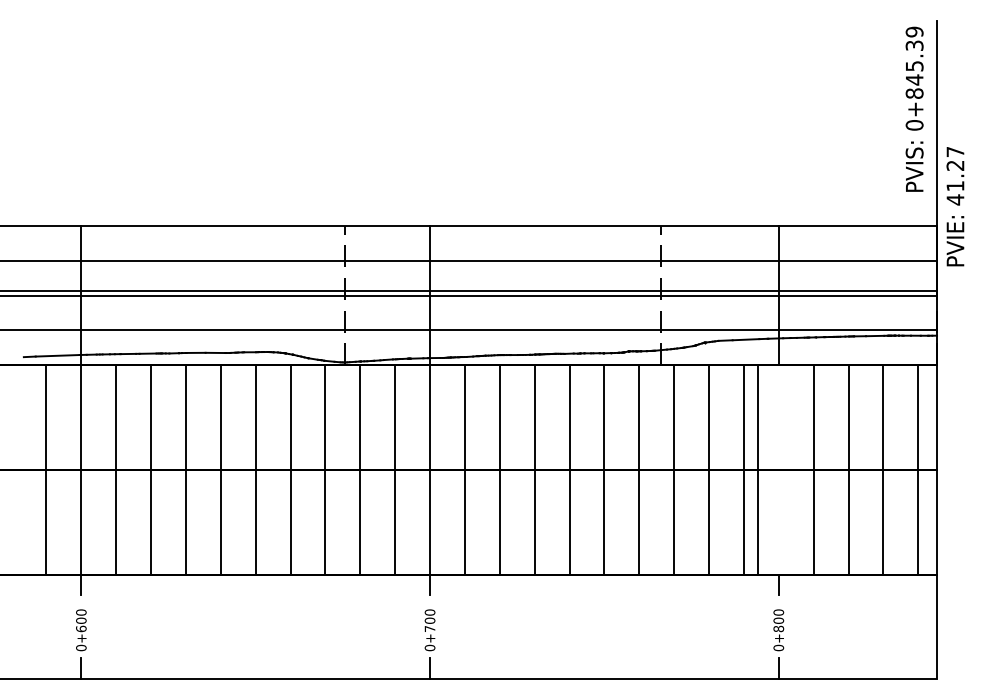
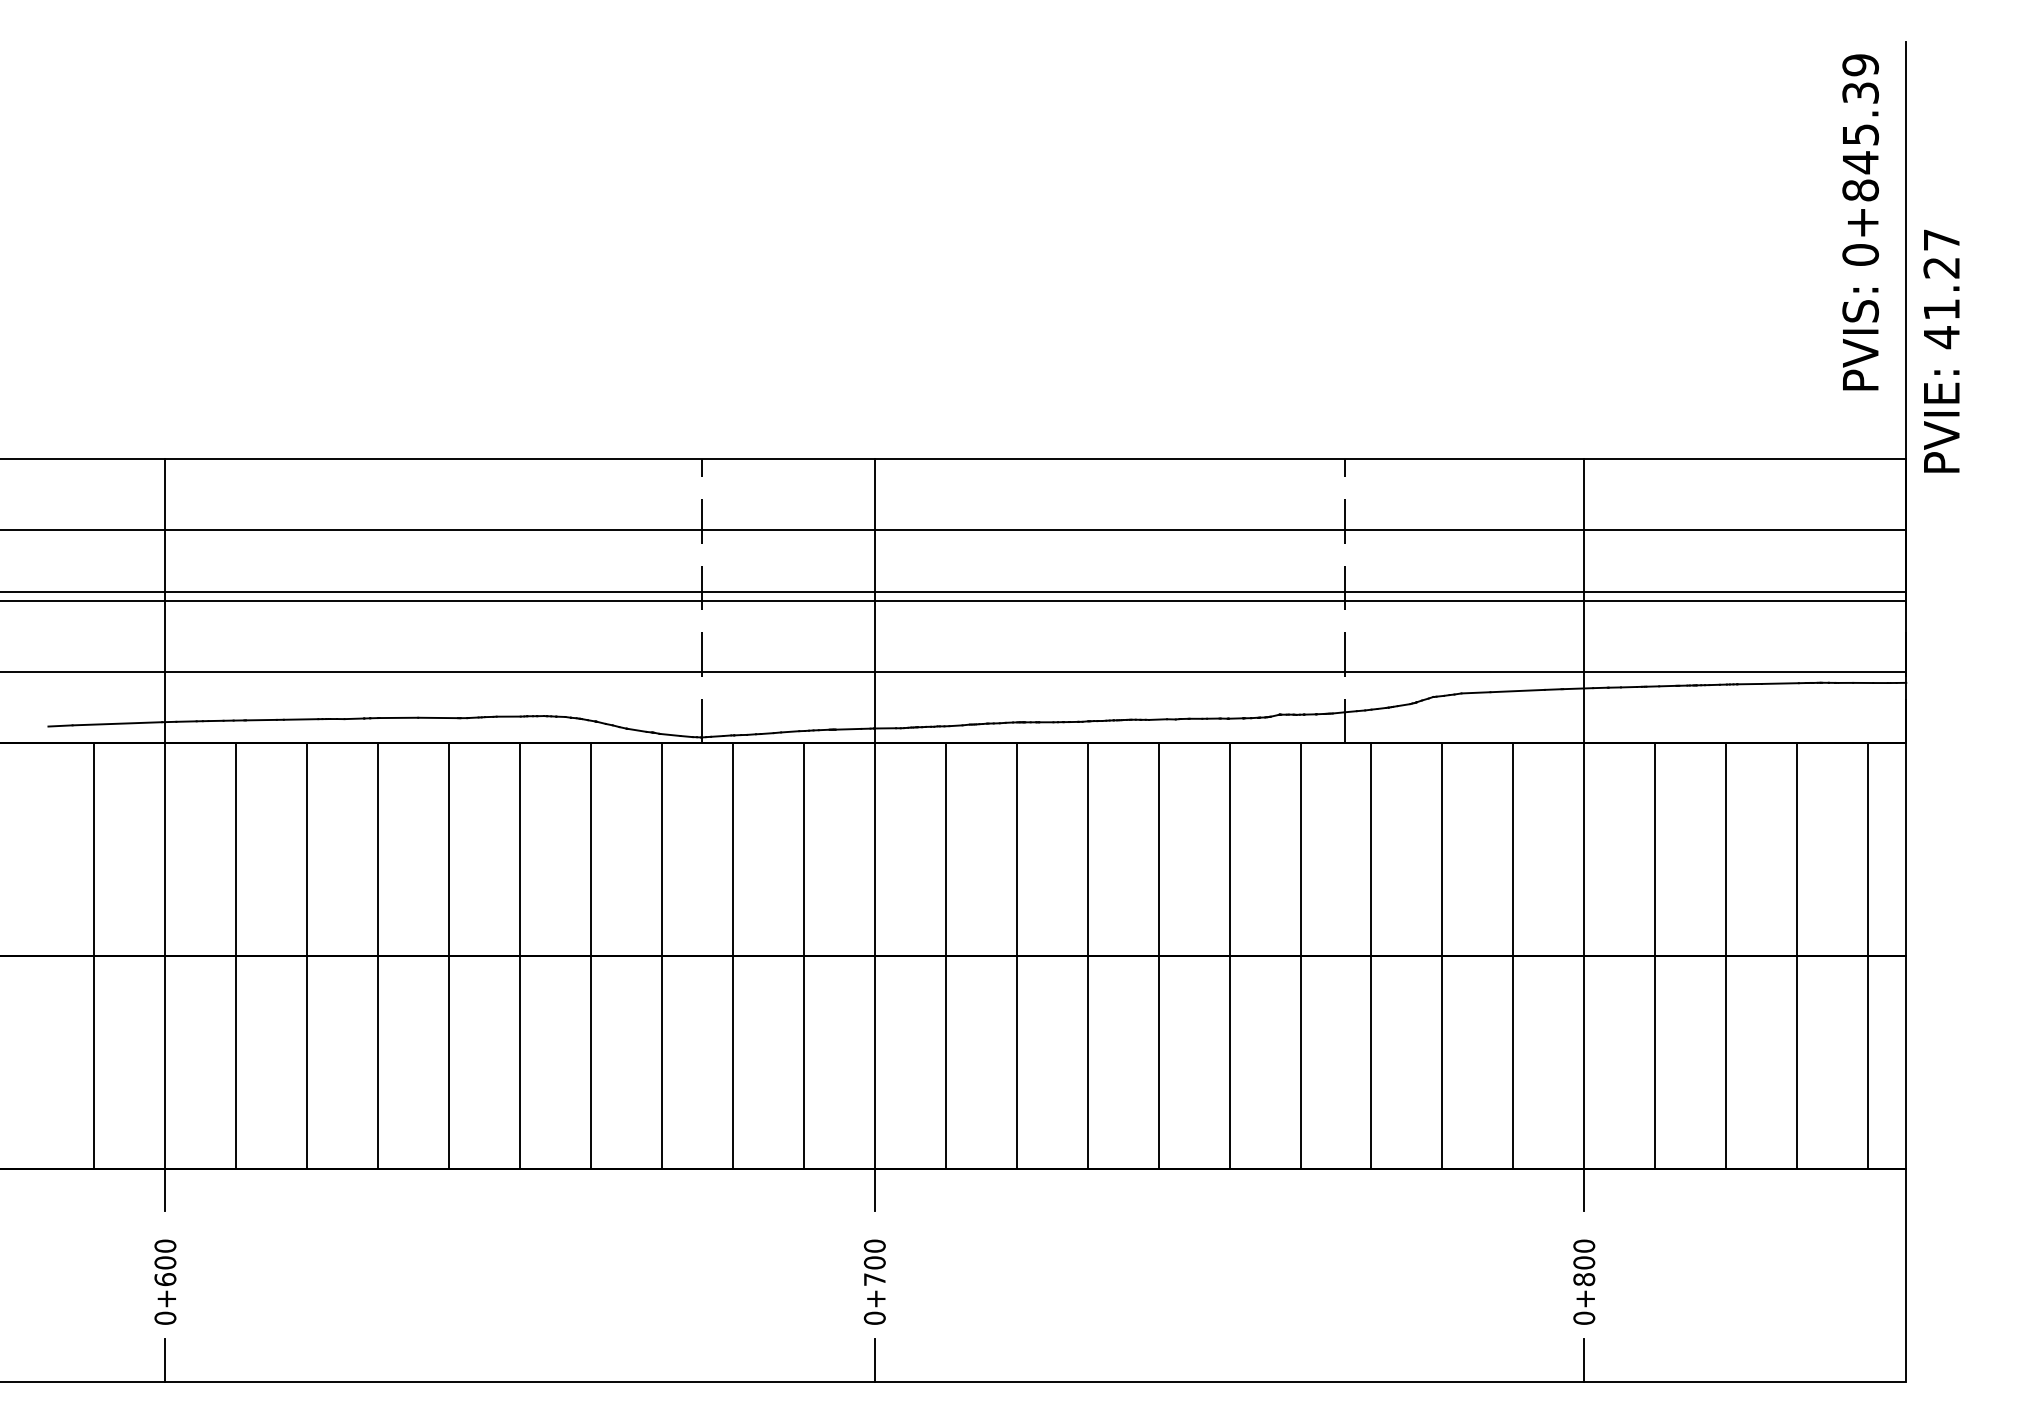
text: (955, 206) -> (1941, 350), moved
line: (757, 469) -> (1583, 955), moved

